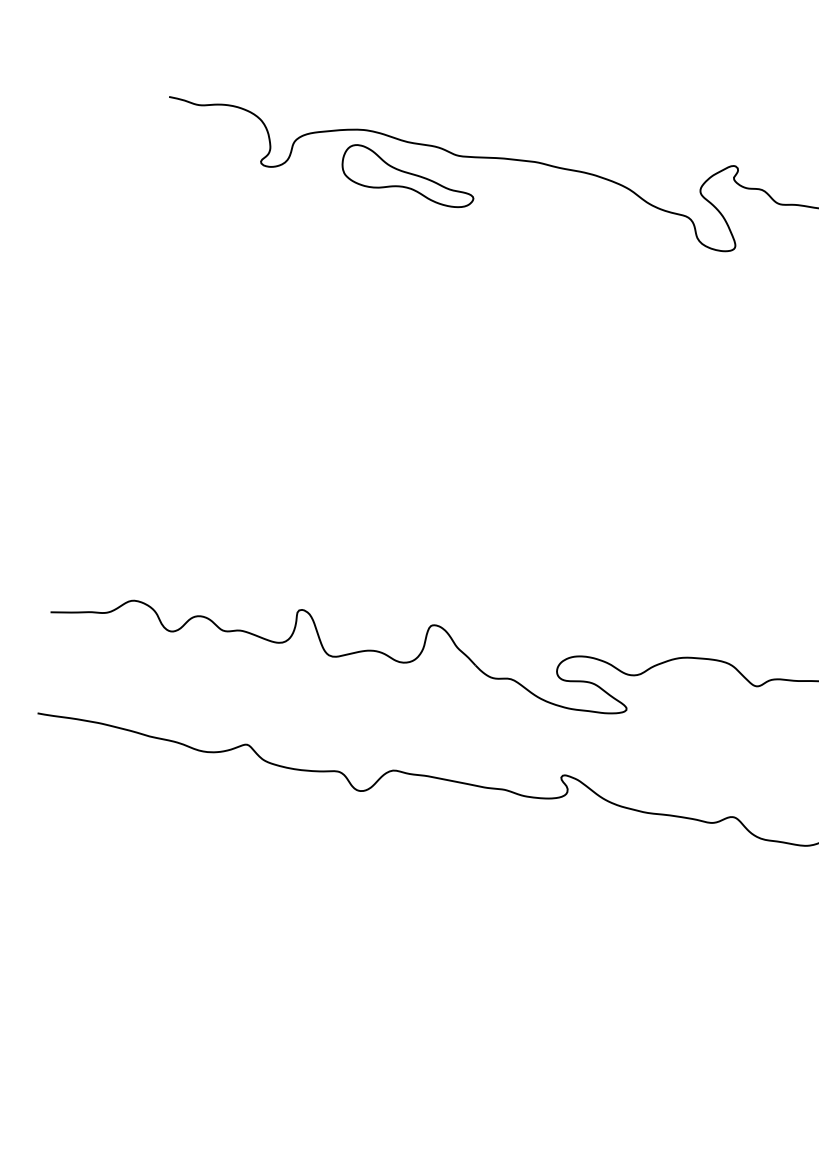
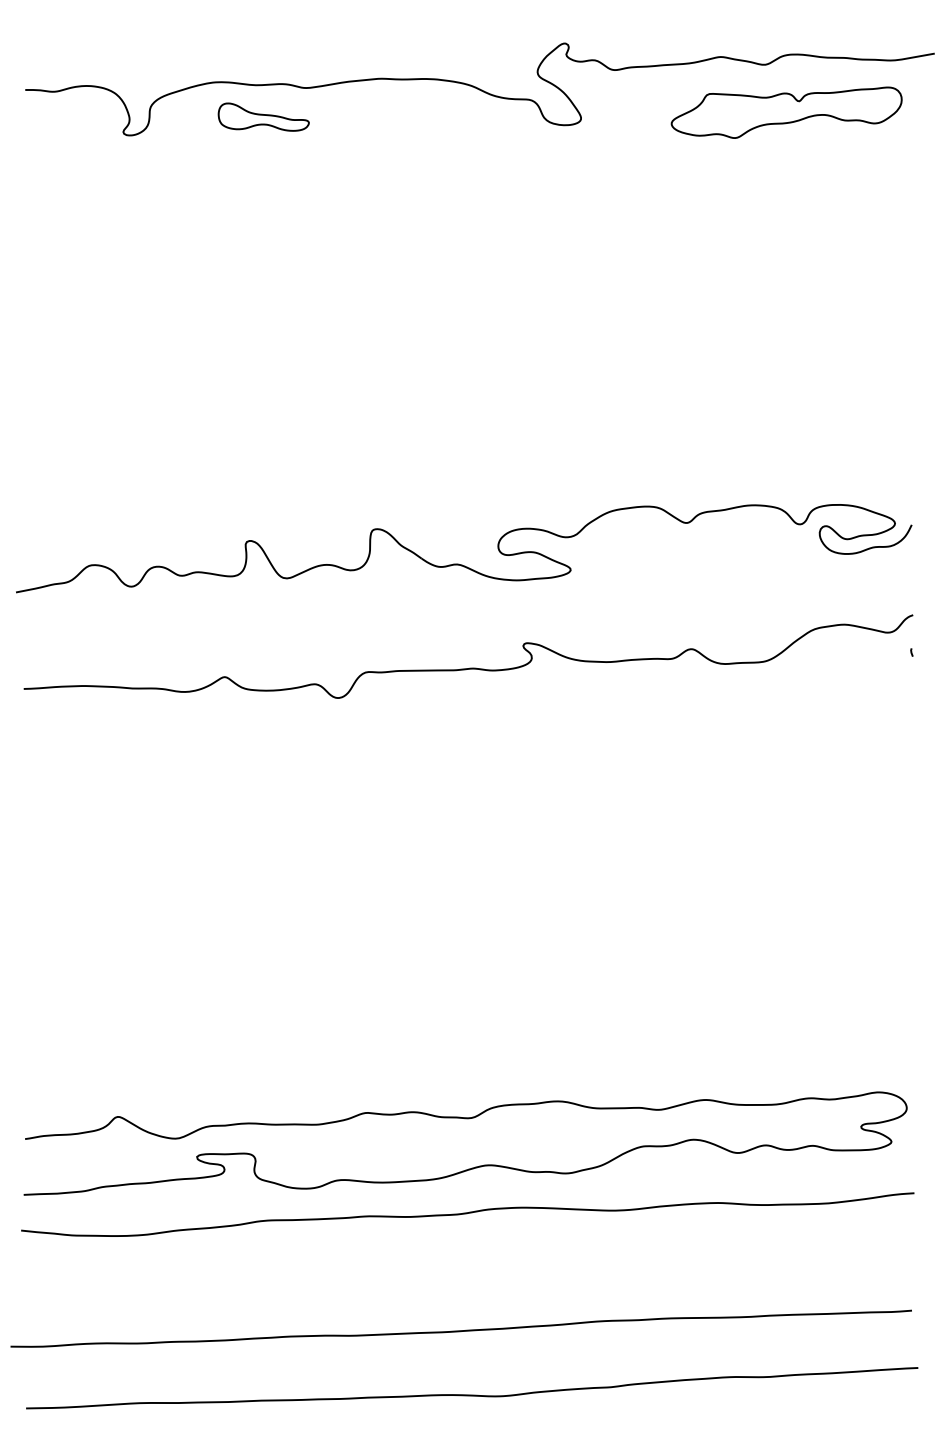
part: (408, 175) -> (263, 116), size x0.7

